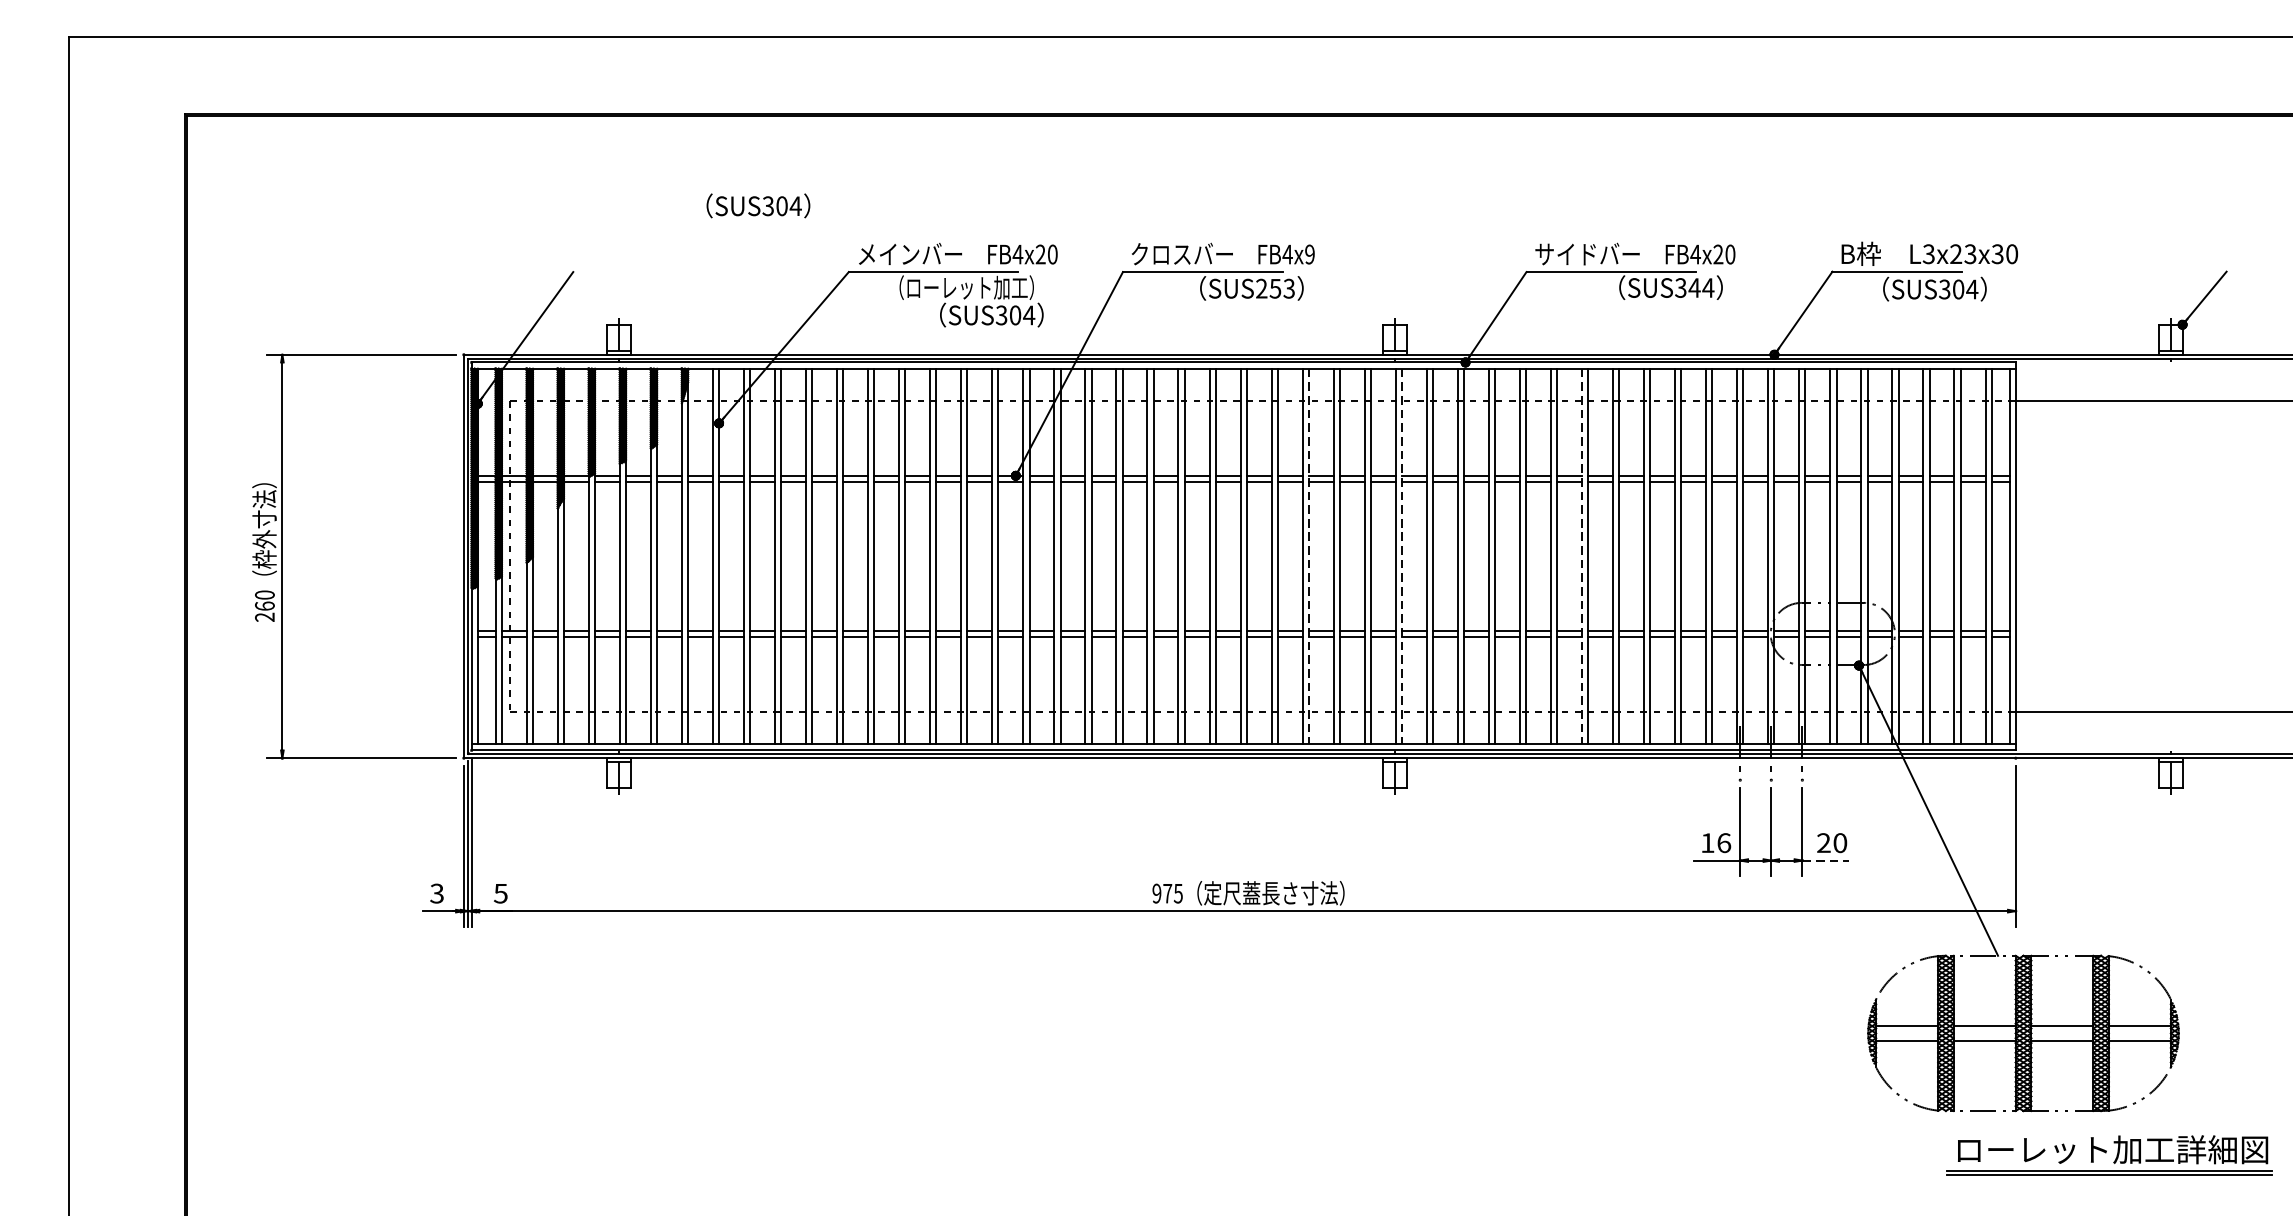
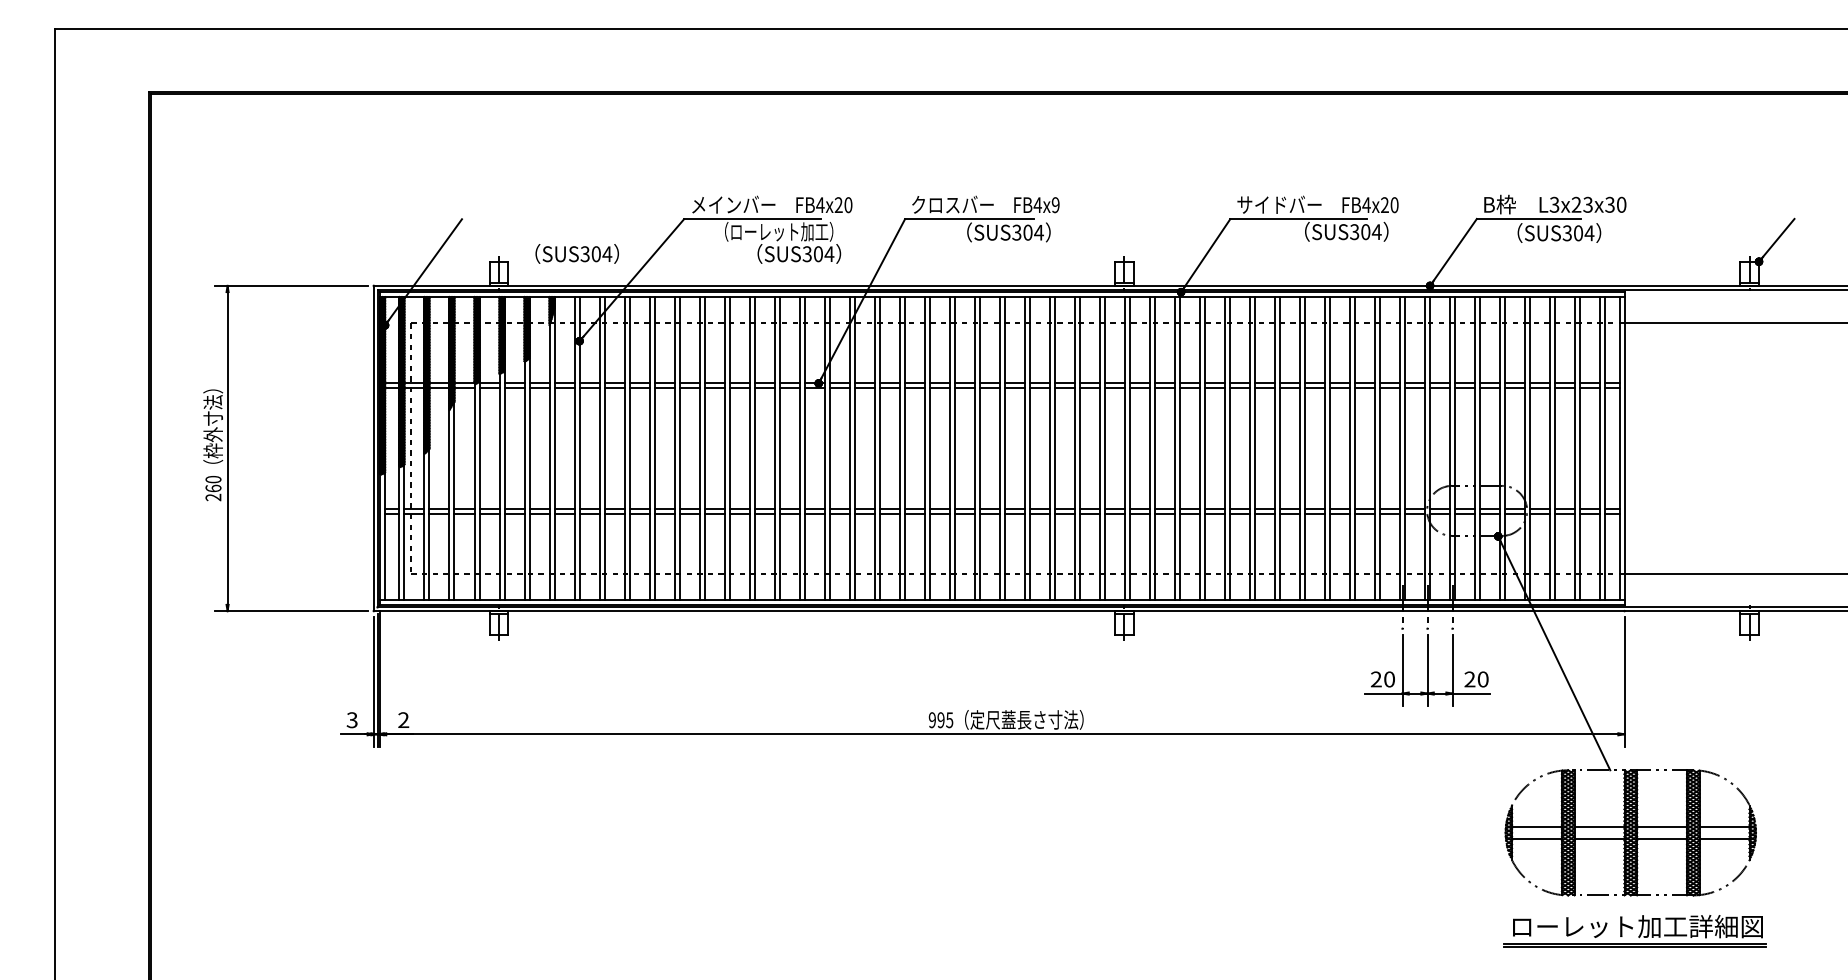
text: (757, 205) -> (576, 253), moved
text: (1274, 288) -> (1027, 232), SUS253 -> SUS304
text: (1694, 288) -> (1365, 232), SUS344 -> SUS304
line: (1308, 556) -> (1054, 448), dashed -> solid
line: (1401, 556) -> (1129, 448), dashed -> solid
line: (1581, 556) -> (1274, 448), dashed -> solid
text: (1716, 843) -> (1383, 679), 16 -> 20
line: (1825, 860) -> (1471, 693), dashed -> solid
text: (500, 894) -> (403, 720), 5 -> 2
text: (1166, 894) -> (940, 720), 975 -> 995
part: (2108, 1155) -> (1634, 931), moved

